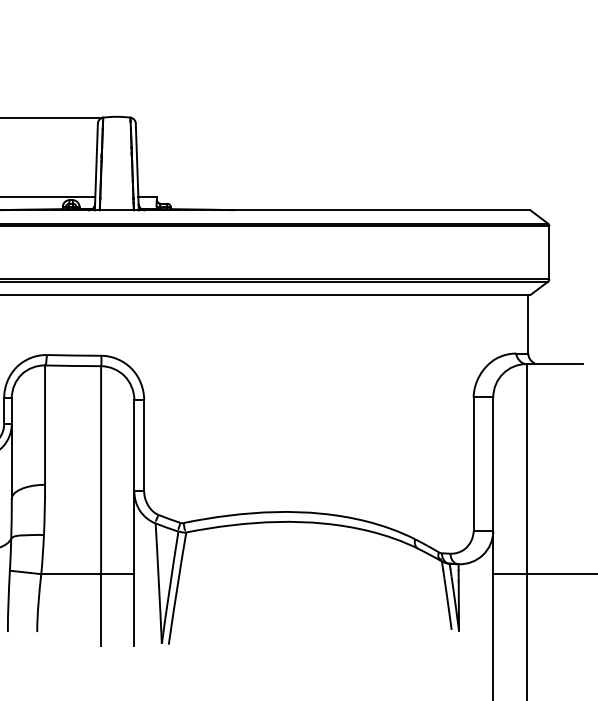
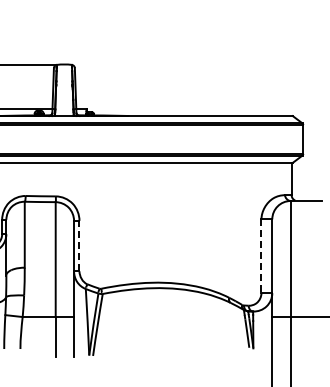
line: (144, 444) -> (79, 245), solid -> dashed
line: (473, 464) -> (261, 256), solid -> dashed

